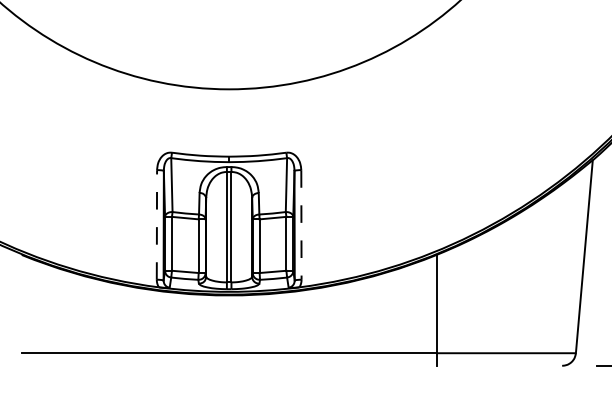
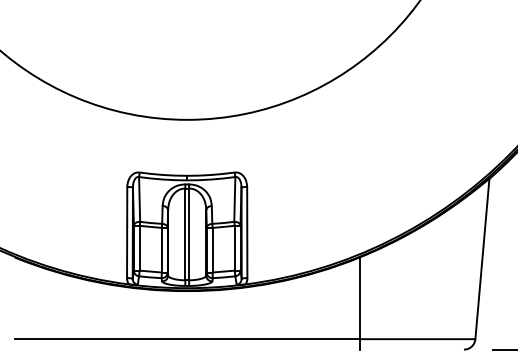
line: (157, 224) -> (127, 232), dashed -> solid
line: (301, 224) -> (247, 232), dashed -> solid

